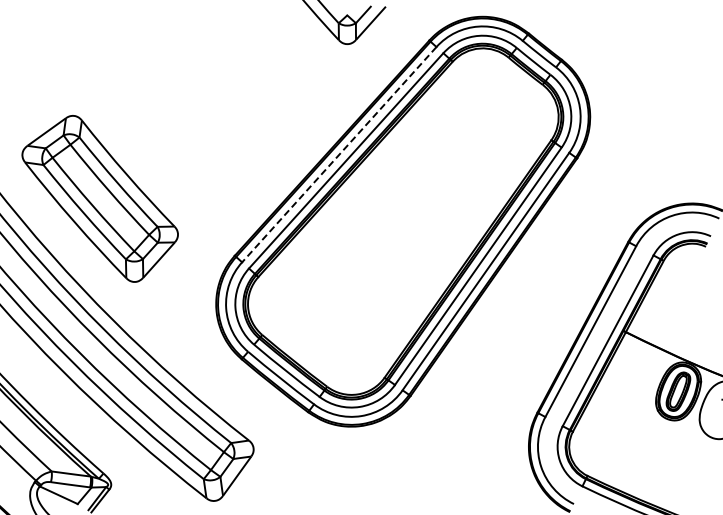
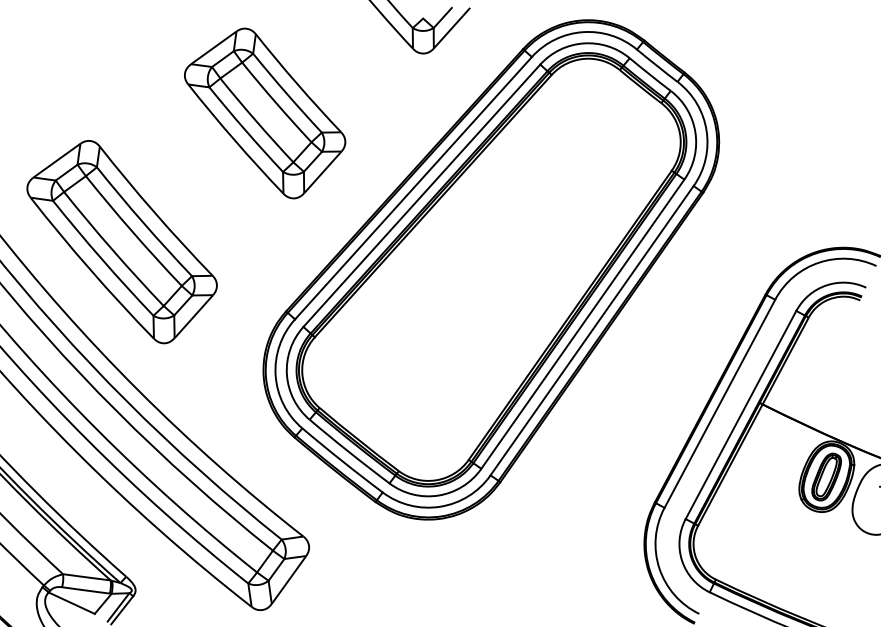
part: (217, 92) -> (265, 112), added
line: (339, 155) -> (413, 189), dashed -> solid

